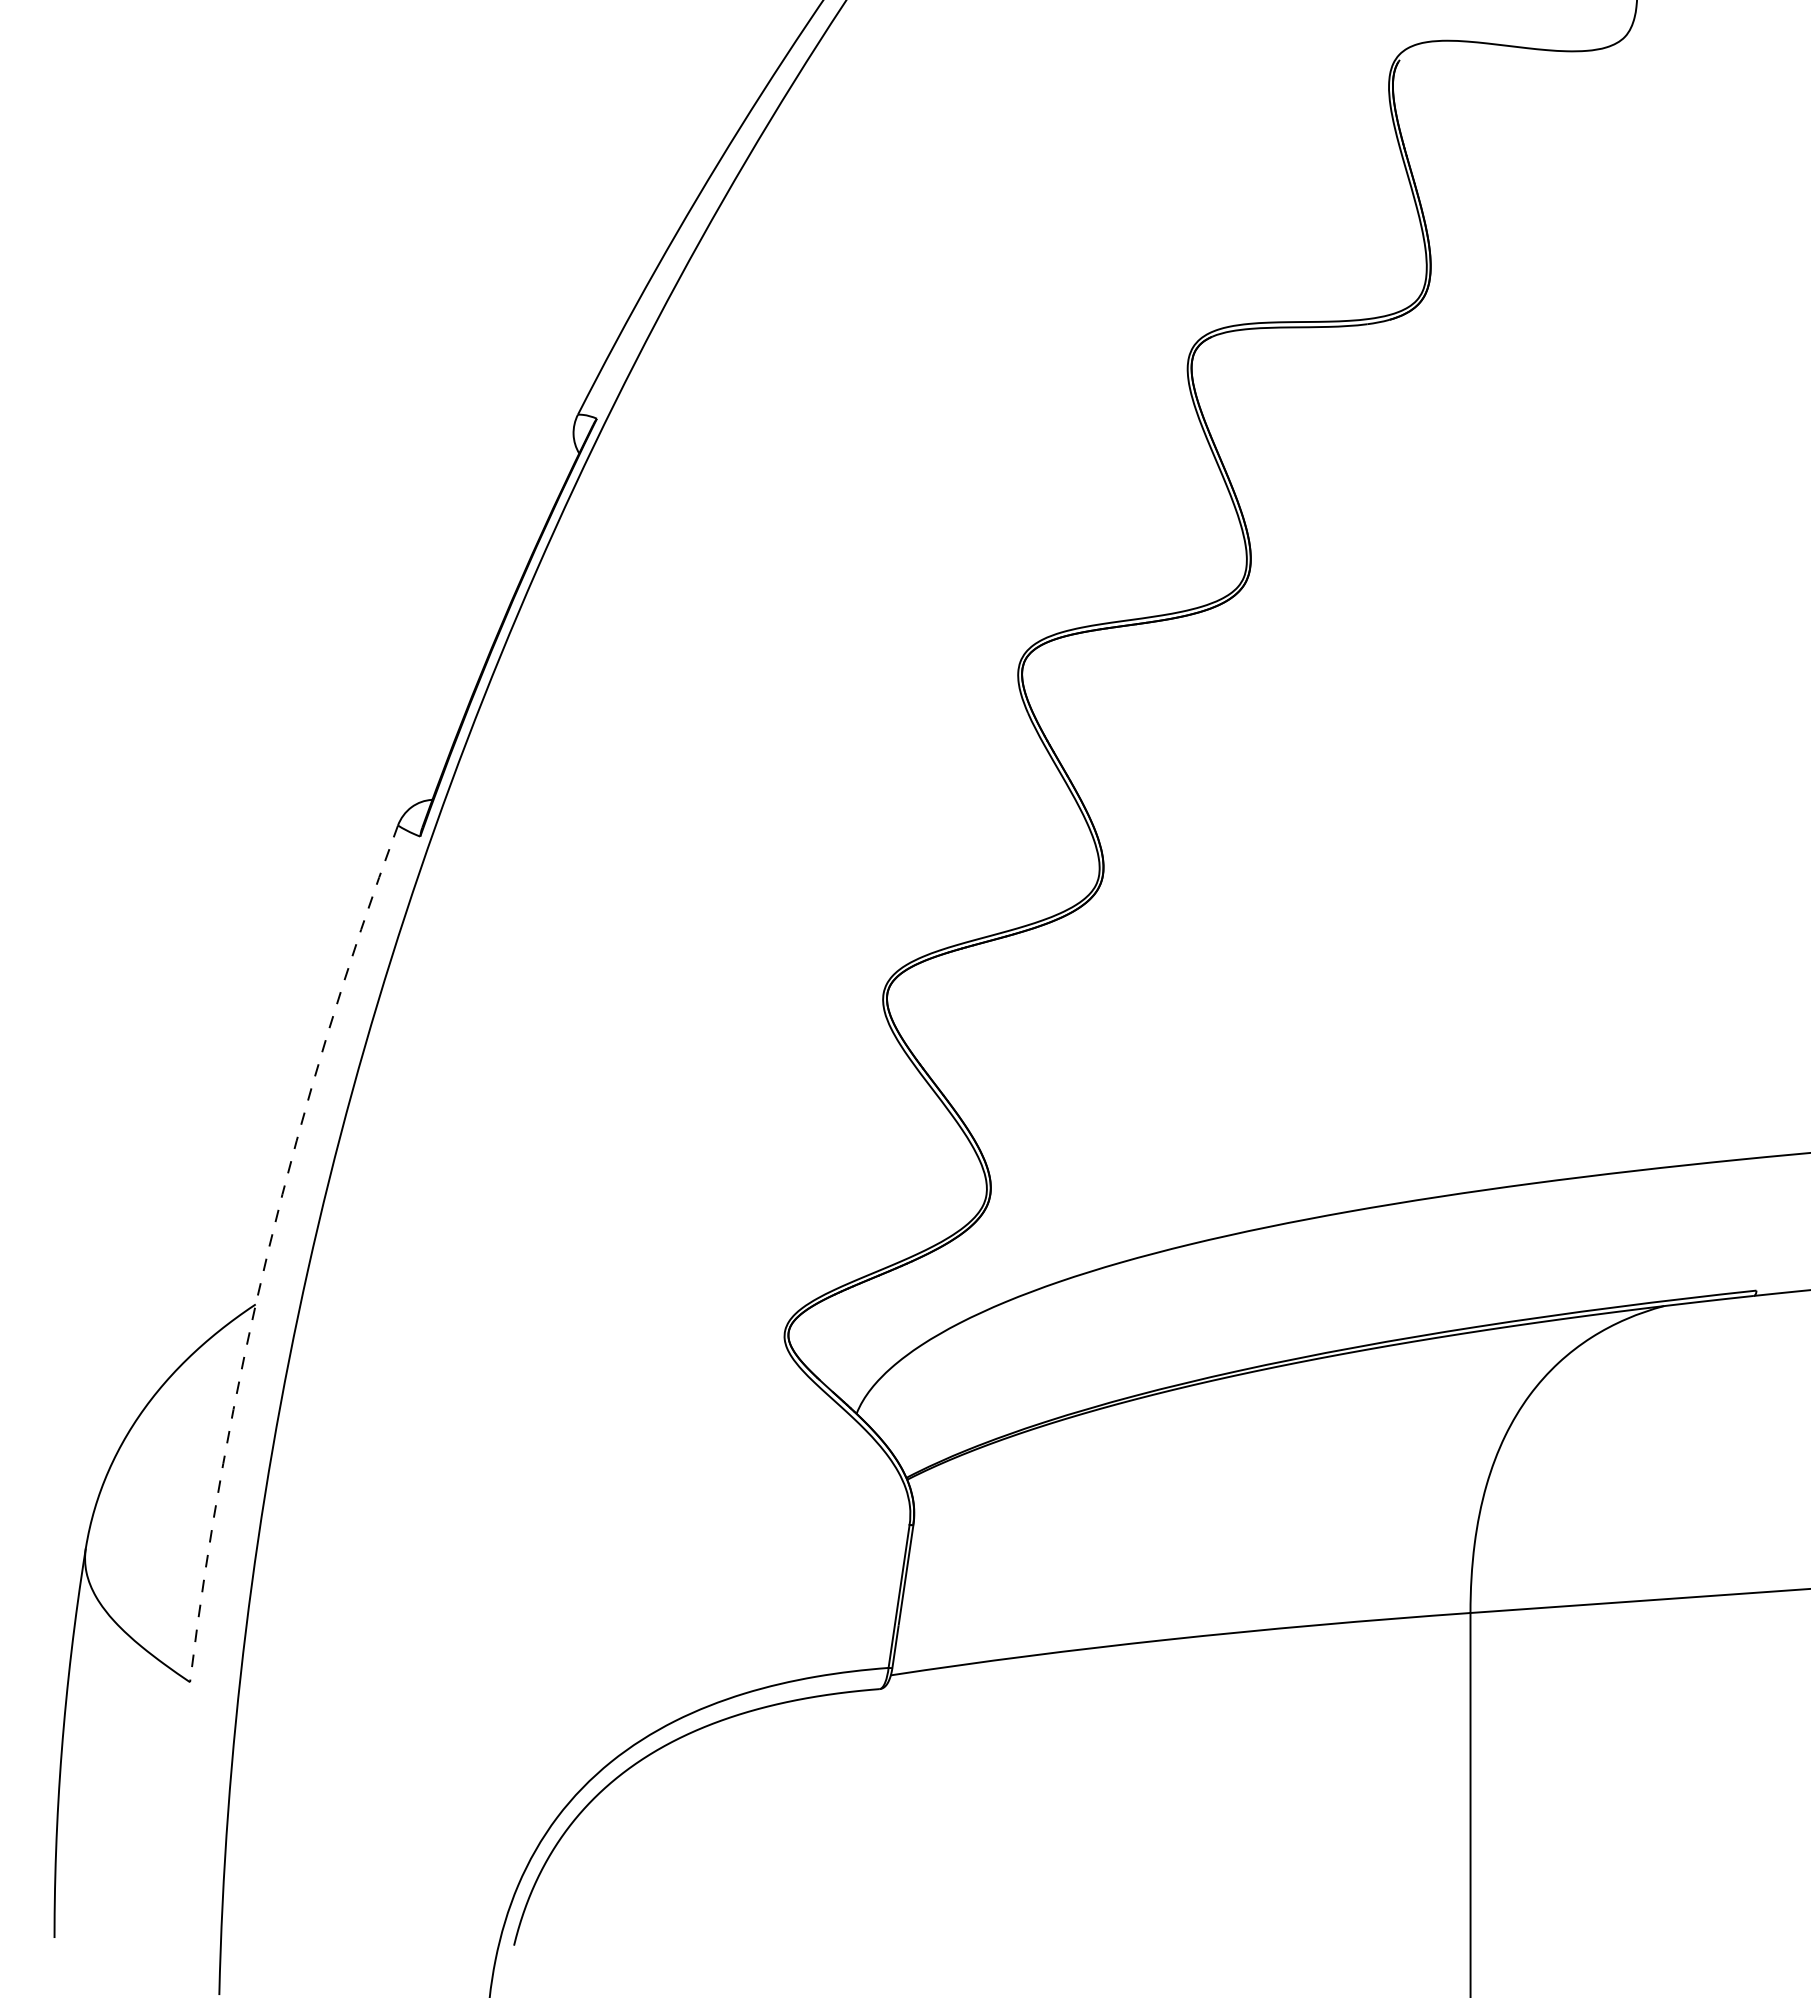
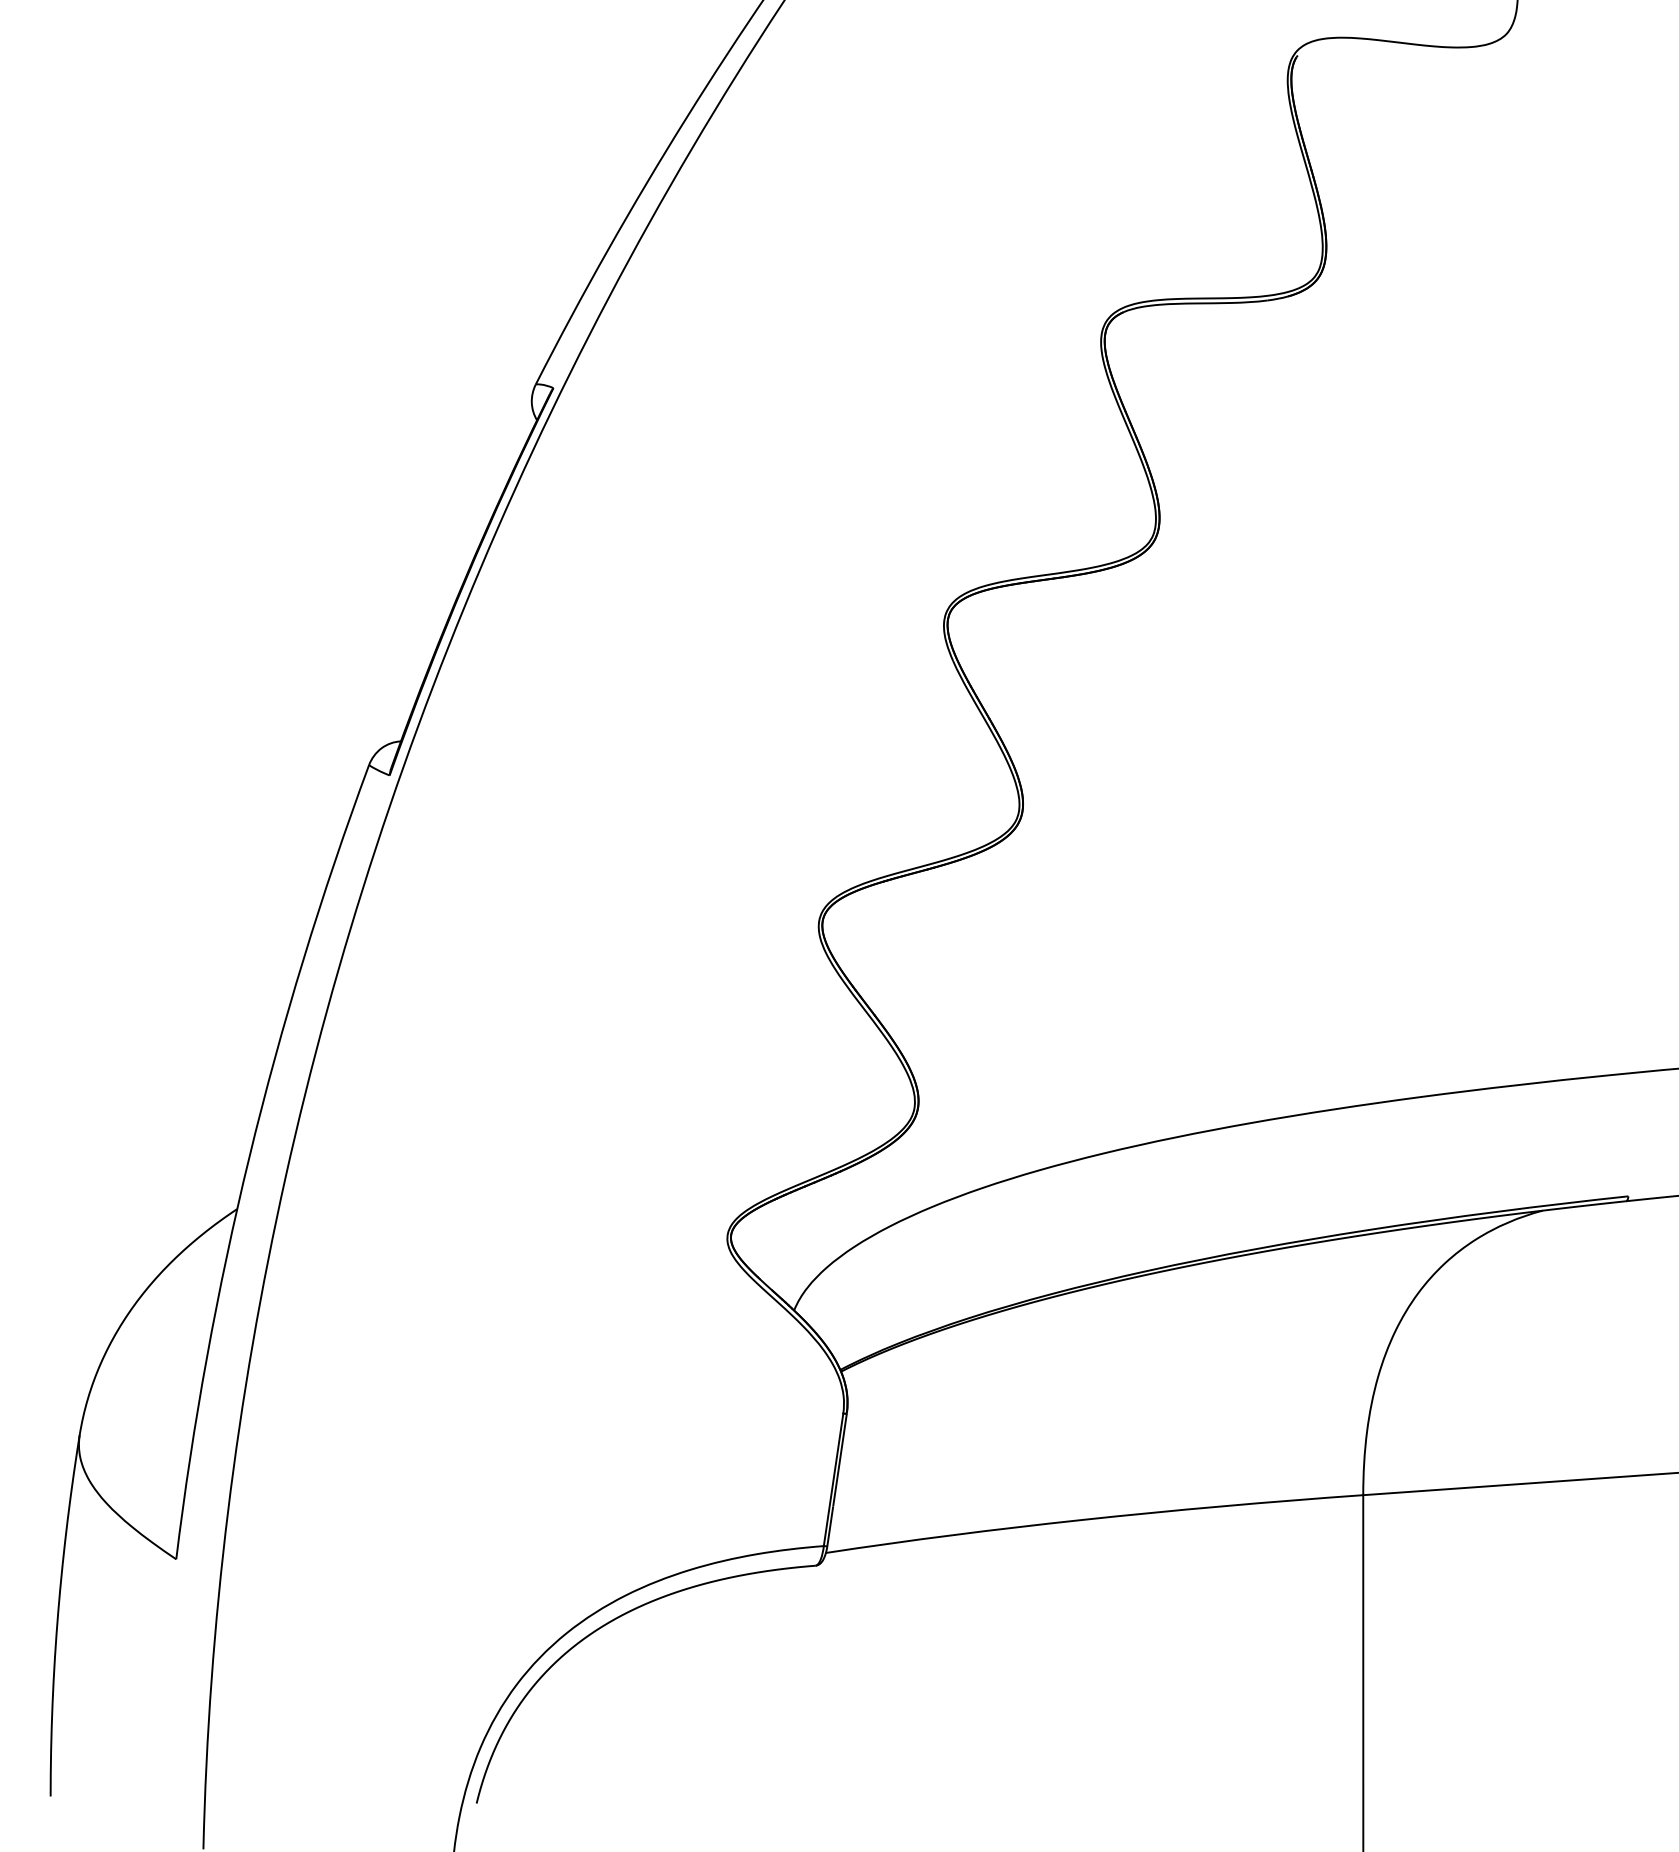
arc: (269, 1247) -> (249, 1156), dashed -> solid

